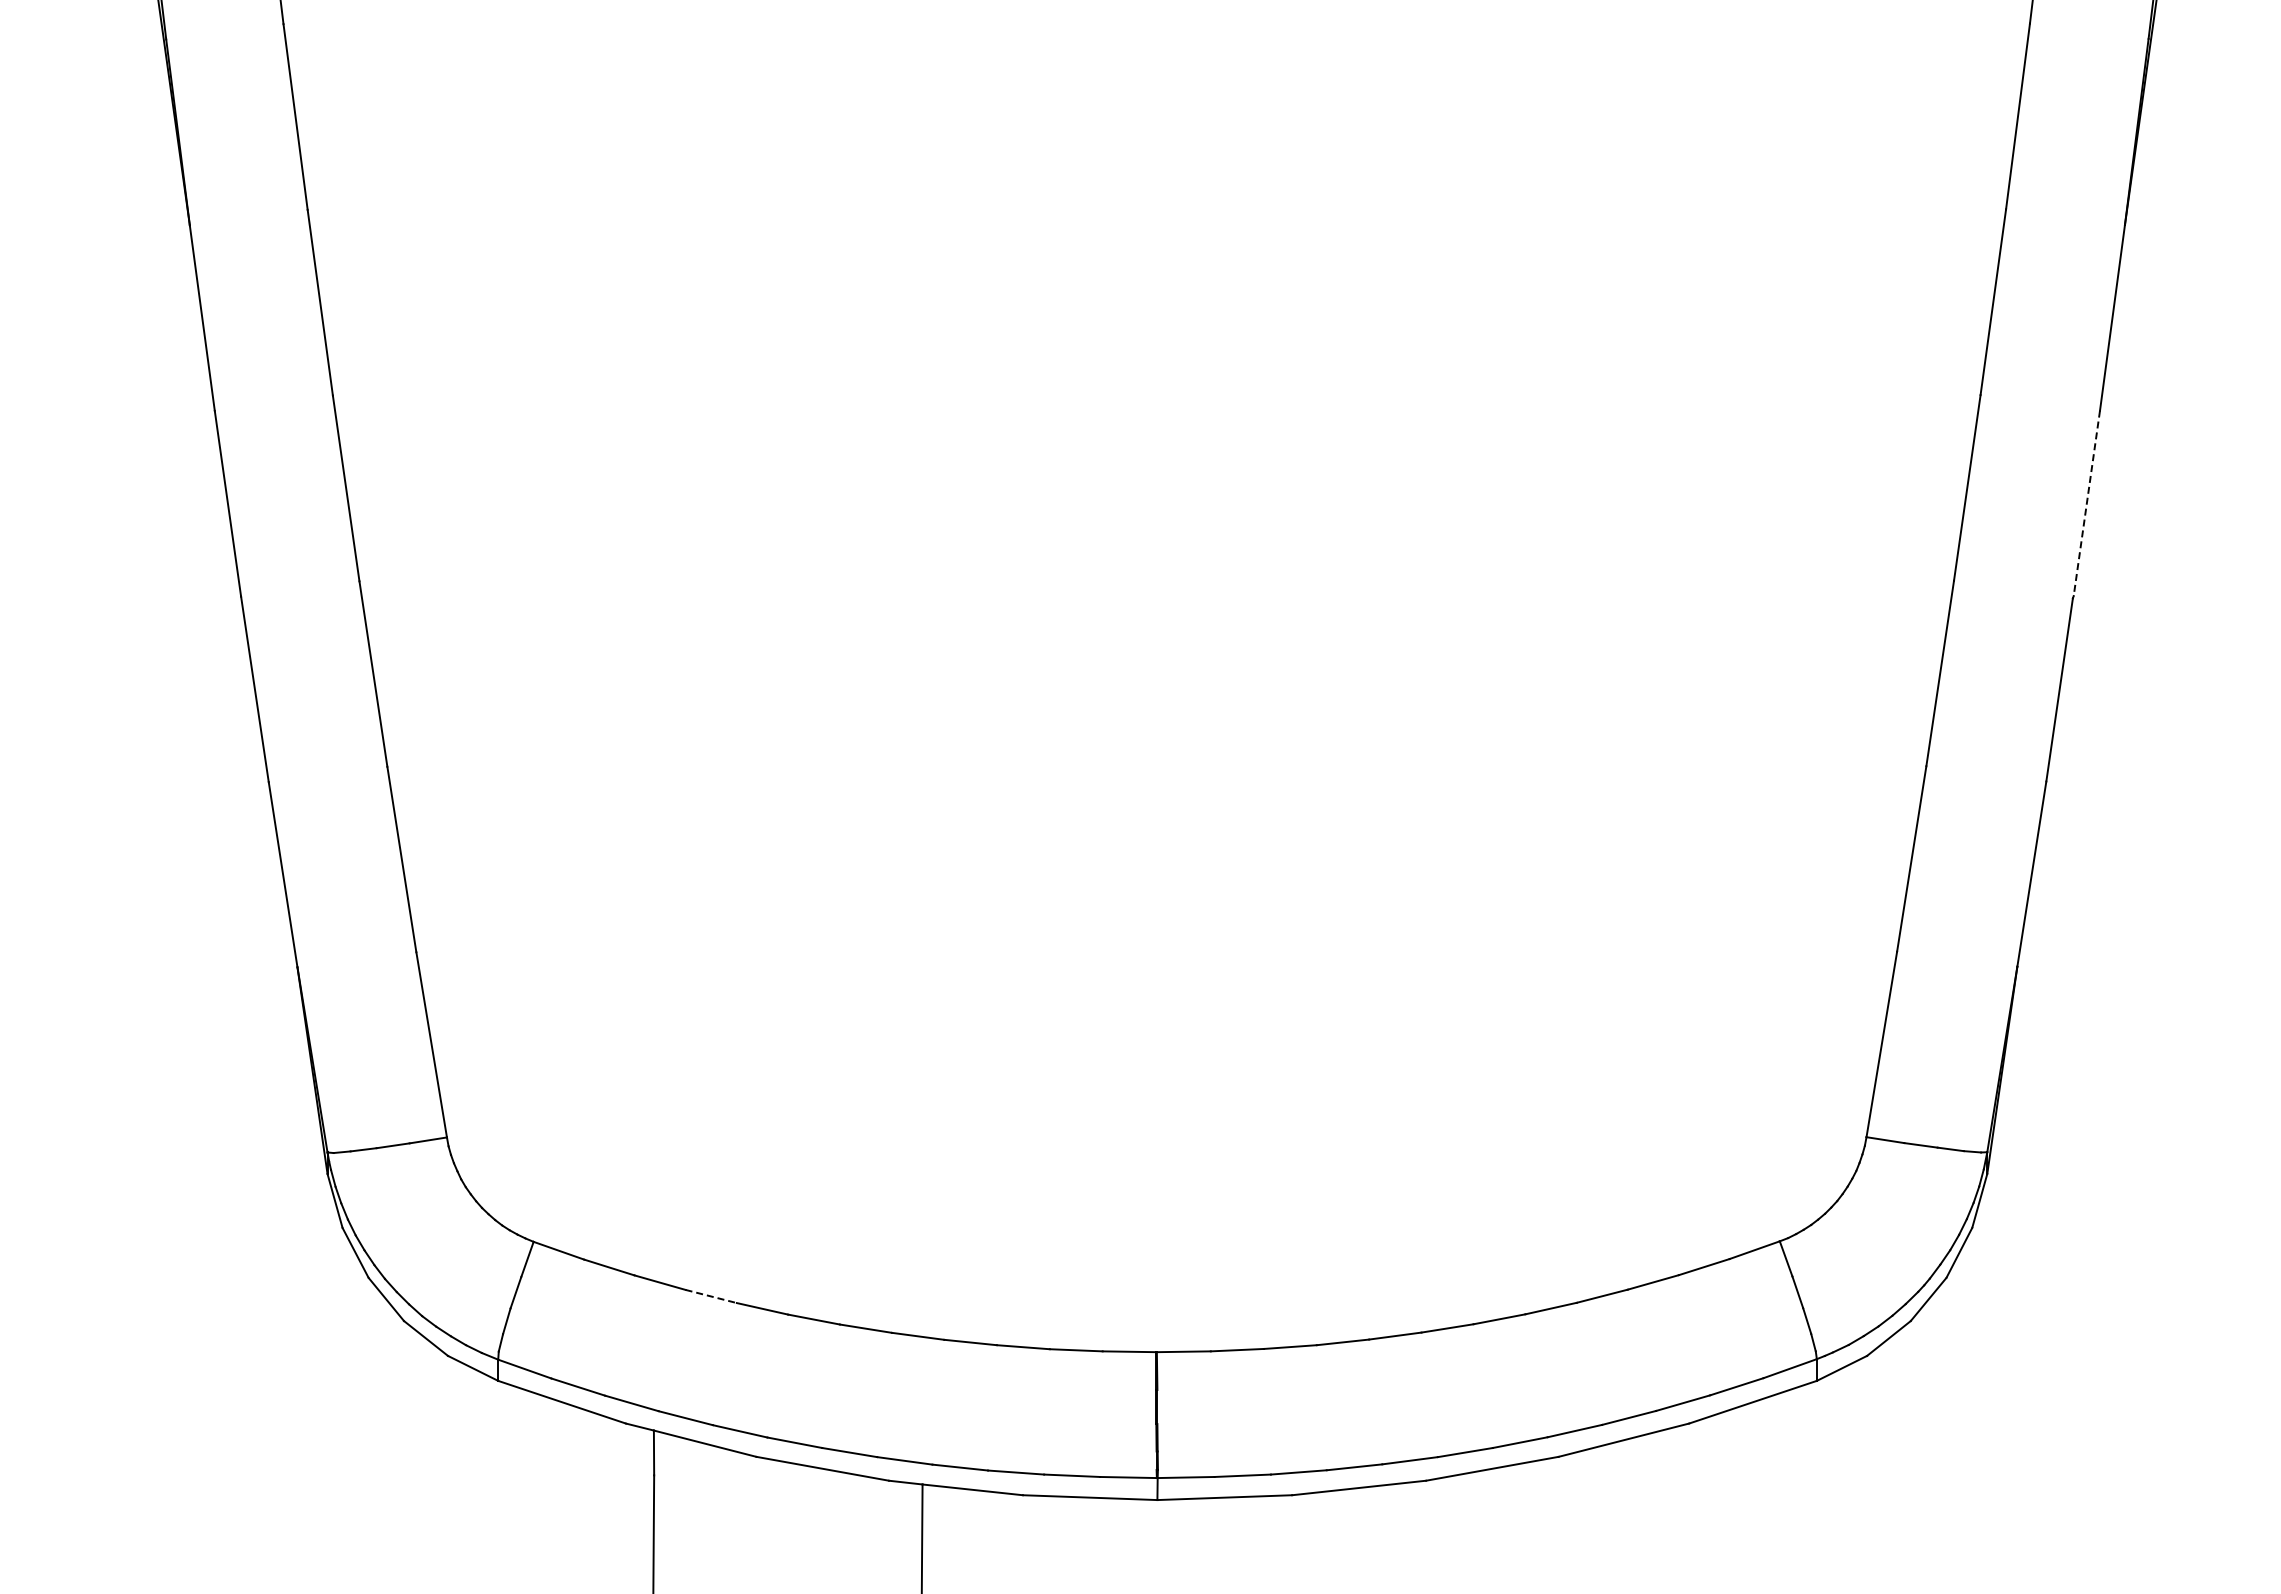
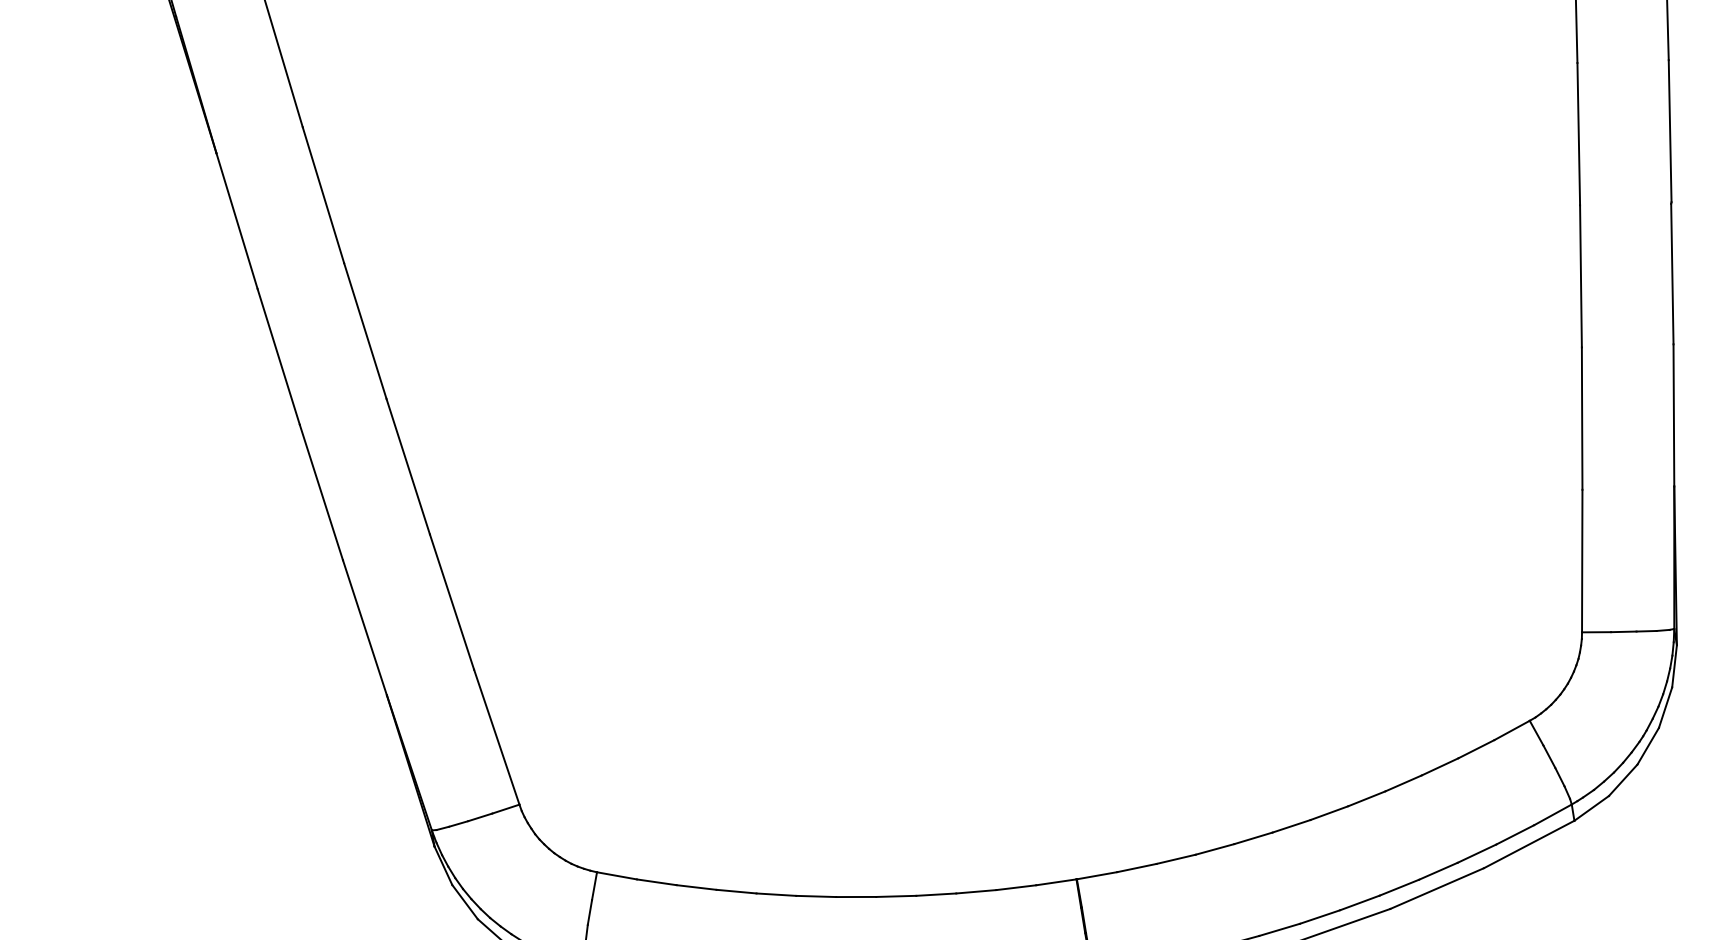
line: (2086, 503) -> (1669, 131), dashed -> solid
line: (711, 1296) -> (736, 891), dashed -> solid

